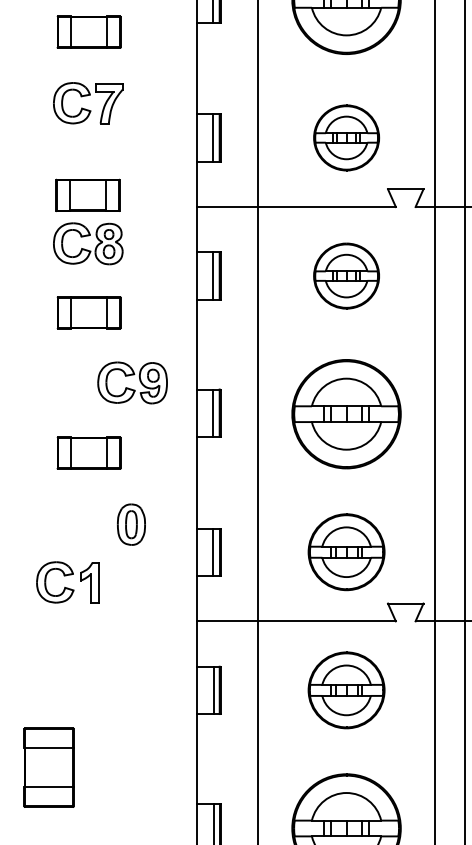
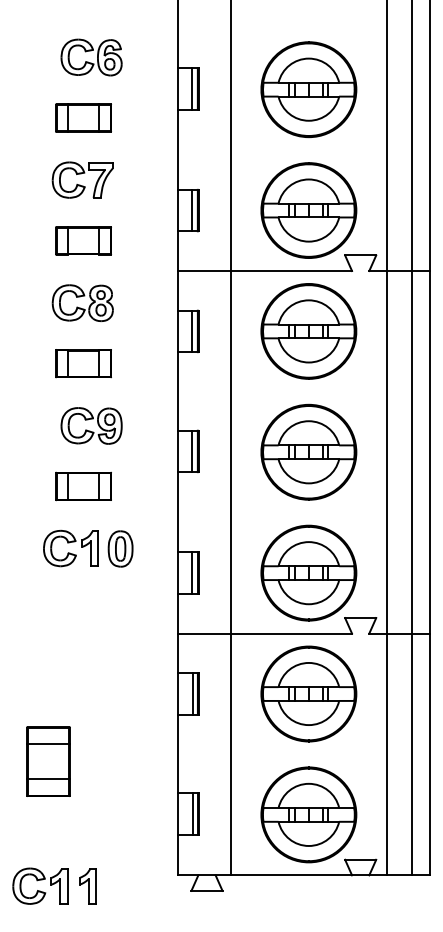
part: (346, 137) -> (308, 210), size x1.67
part: (87, 195) -> (83, 240), moved
part: (346, 276) -> (308, 331), size x1.67
part: (132, 382) -> (91, 425), moved
part: (346, 551) -> (308, 572), size x1.43
part: (67, 582) -> (70, 548), moved
part: (346, 689) -> (308, 693), size x1.43

